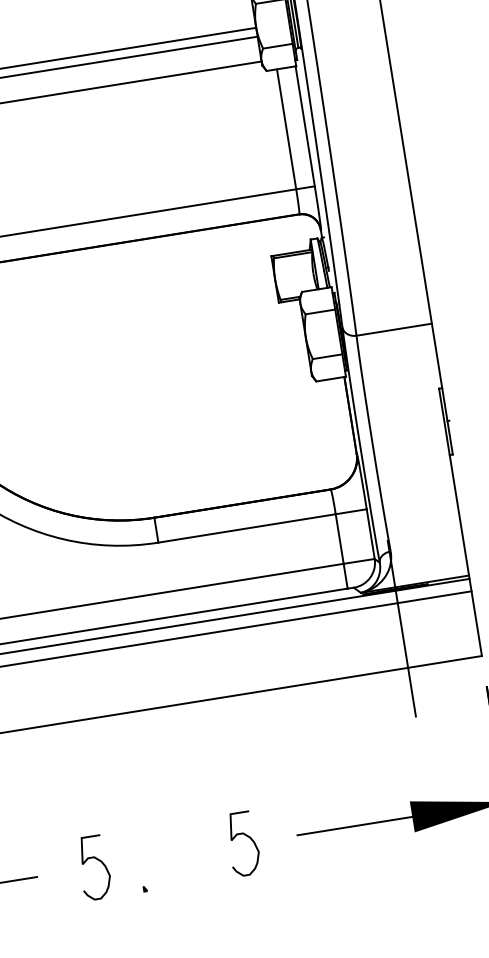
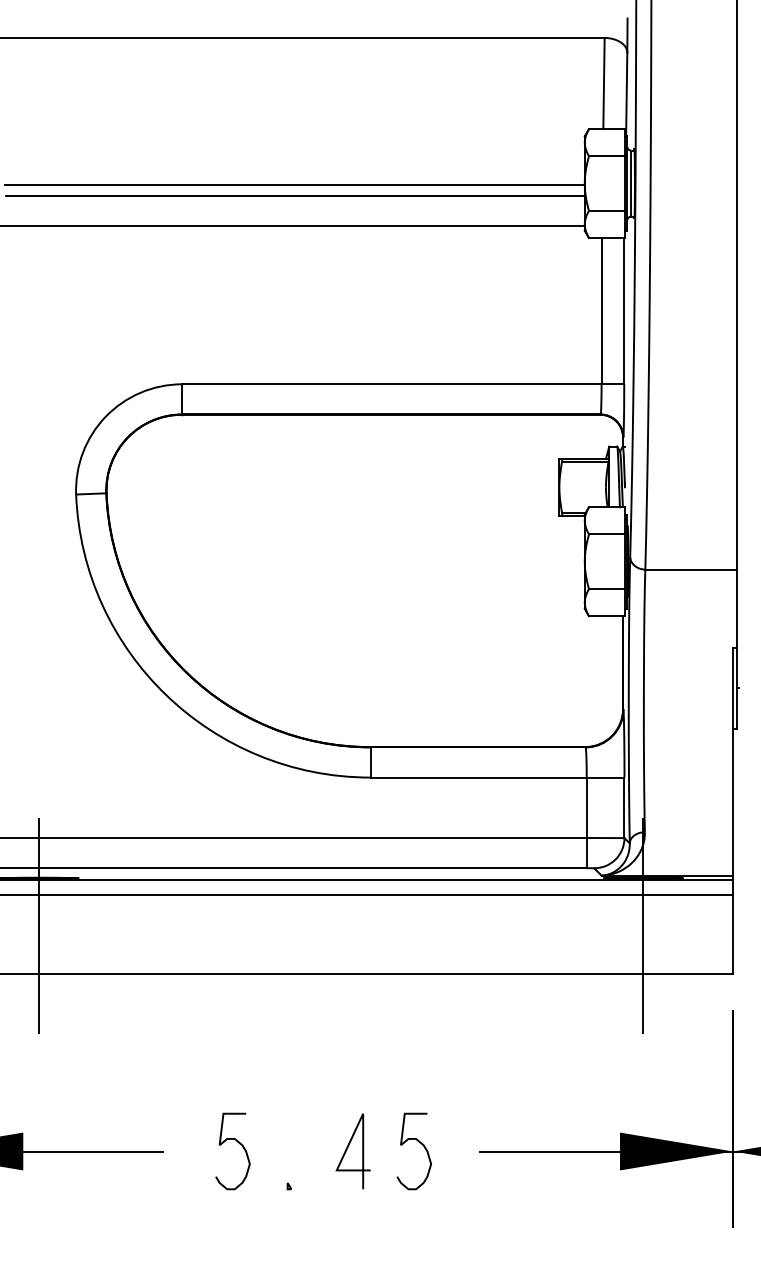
line: (188, 851) -> (347, 1150), added

